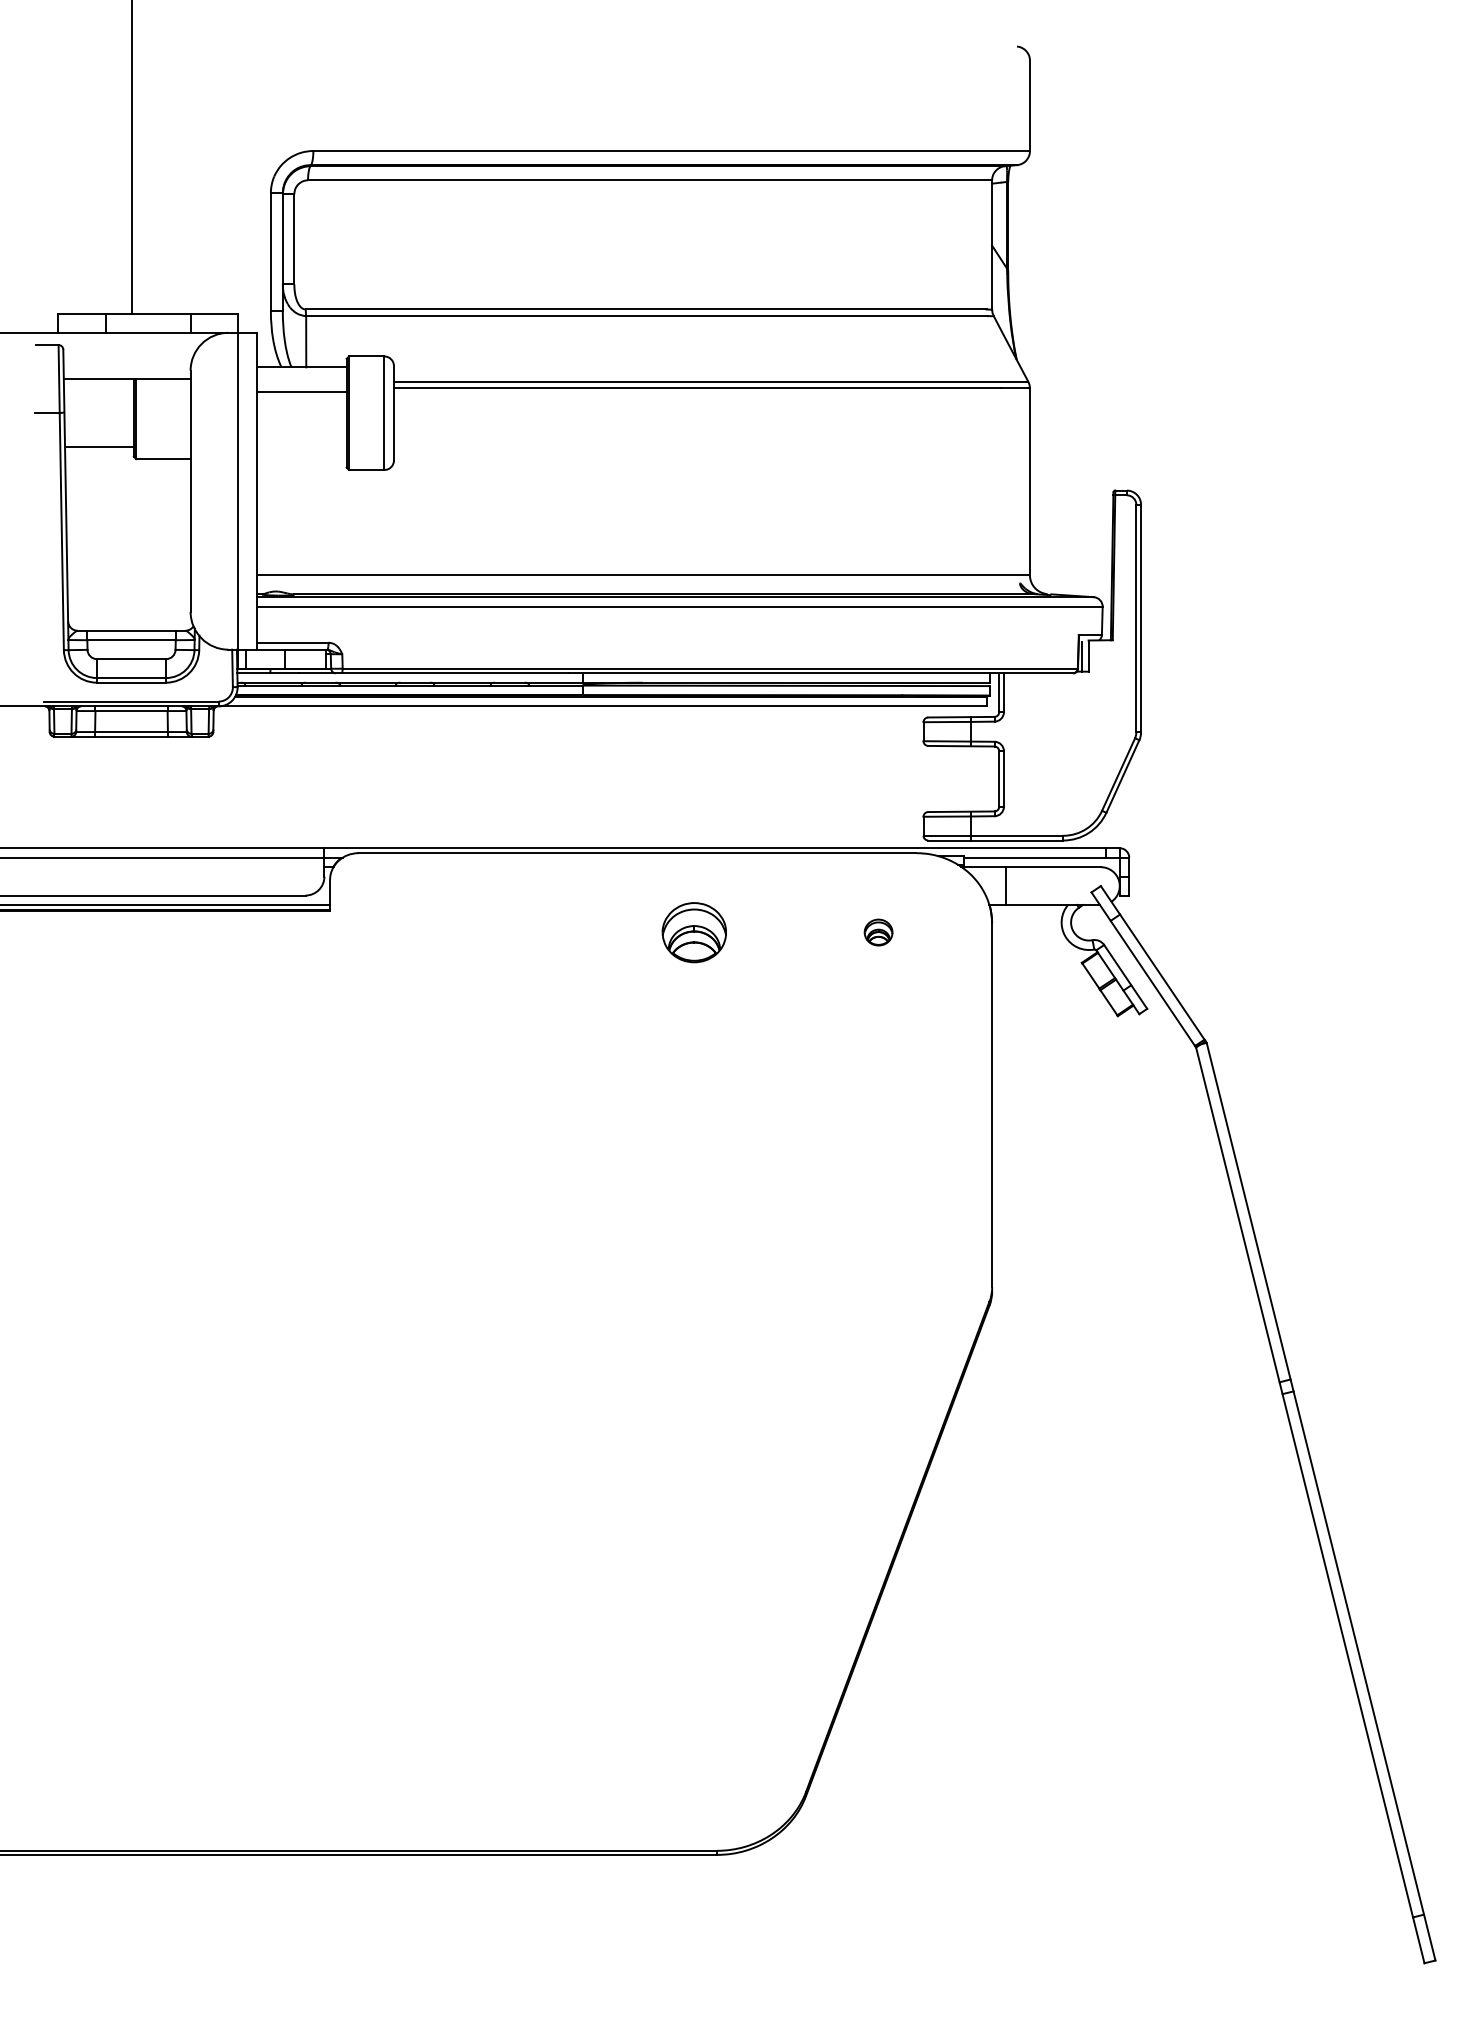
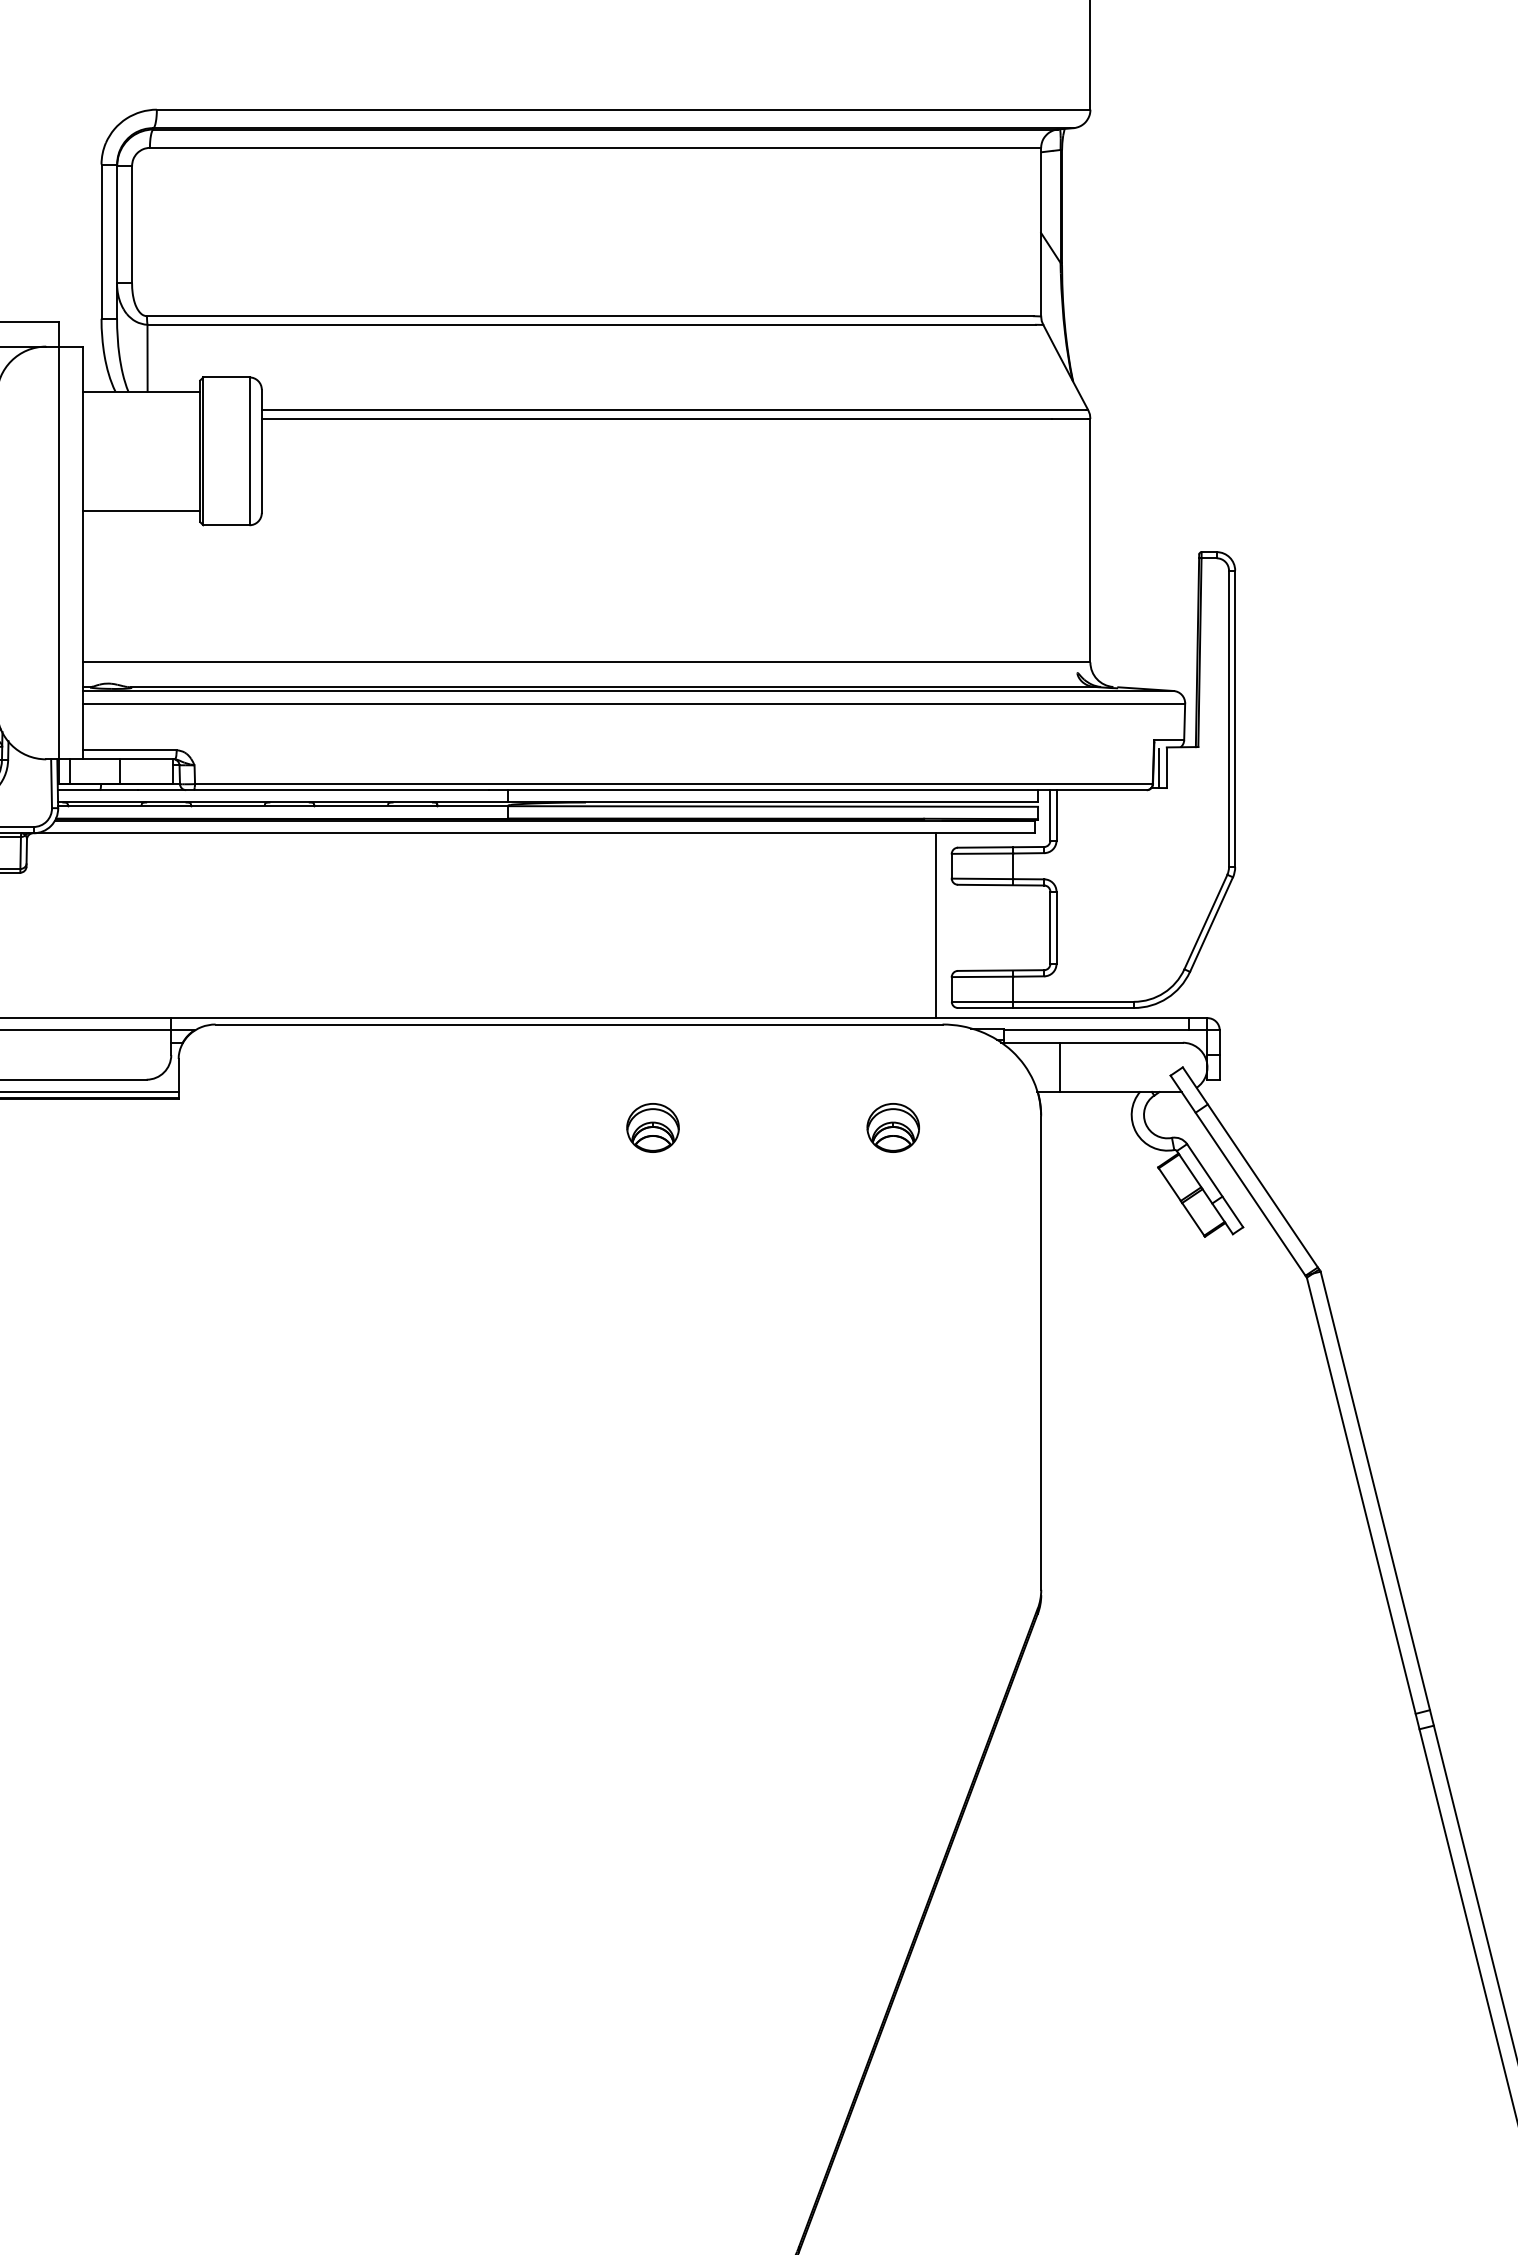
line: (301, 392) -> (141, 511), moved
line: (911, 777) -> (936, 925), added
part: (693, 932) -> (652, 1127), size x0.62
part: (878, 932) -> (893, 1127), size x1.43

